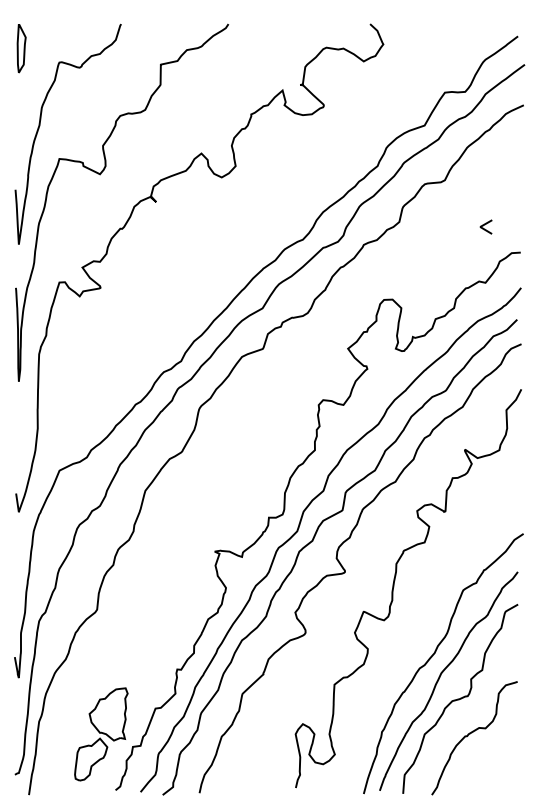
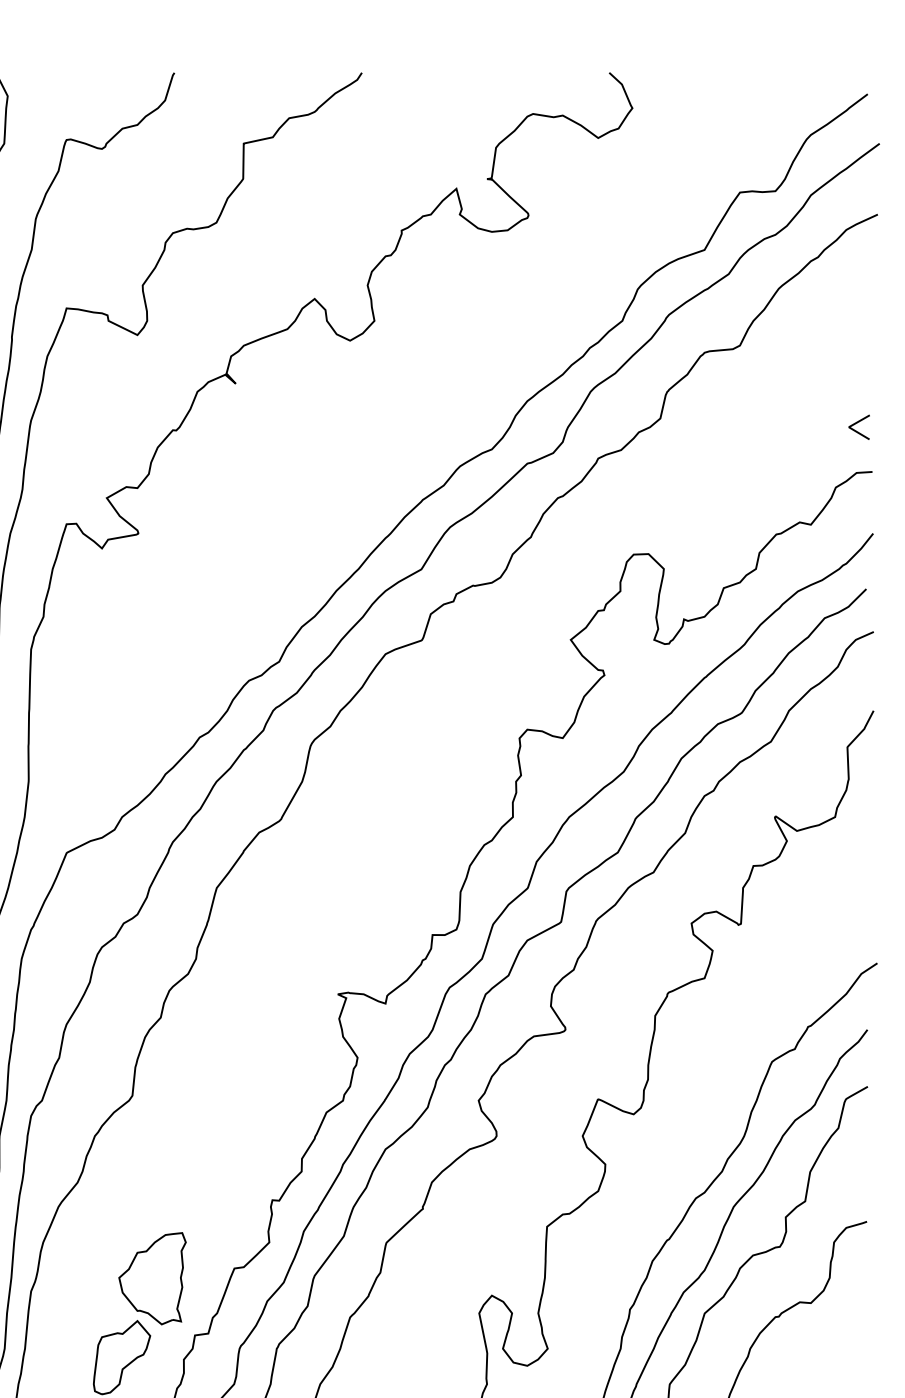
line: (485, 225) -> (858, 424), moved

